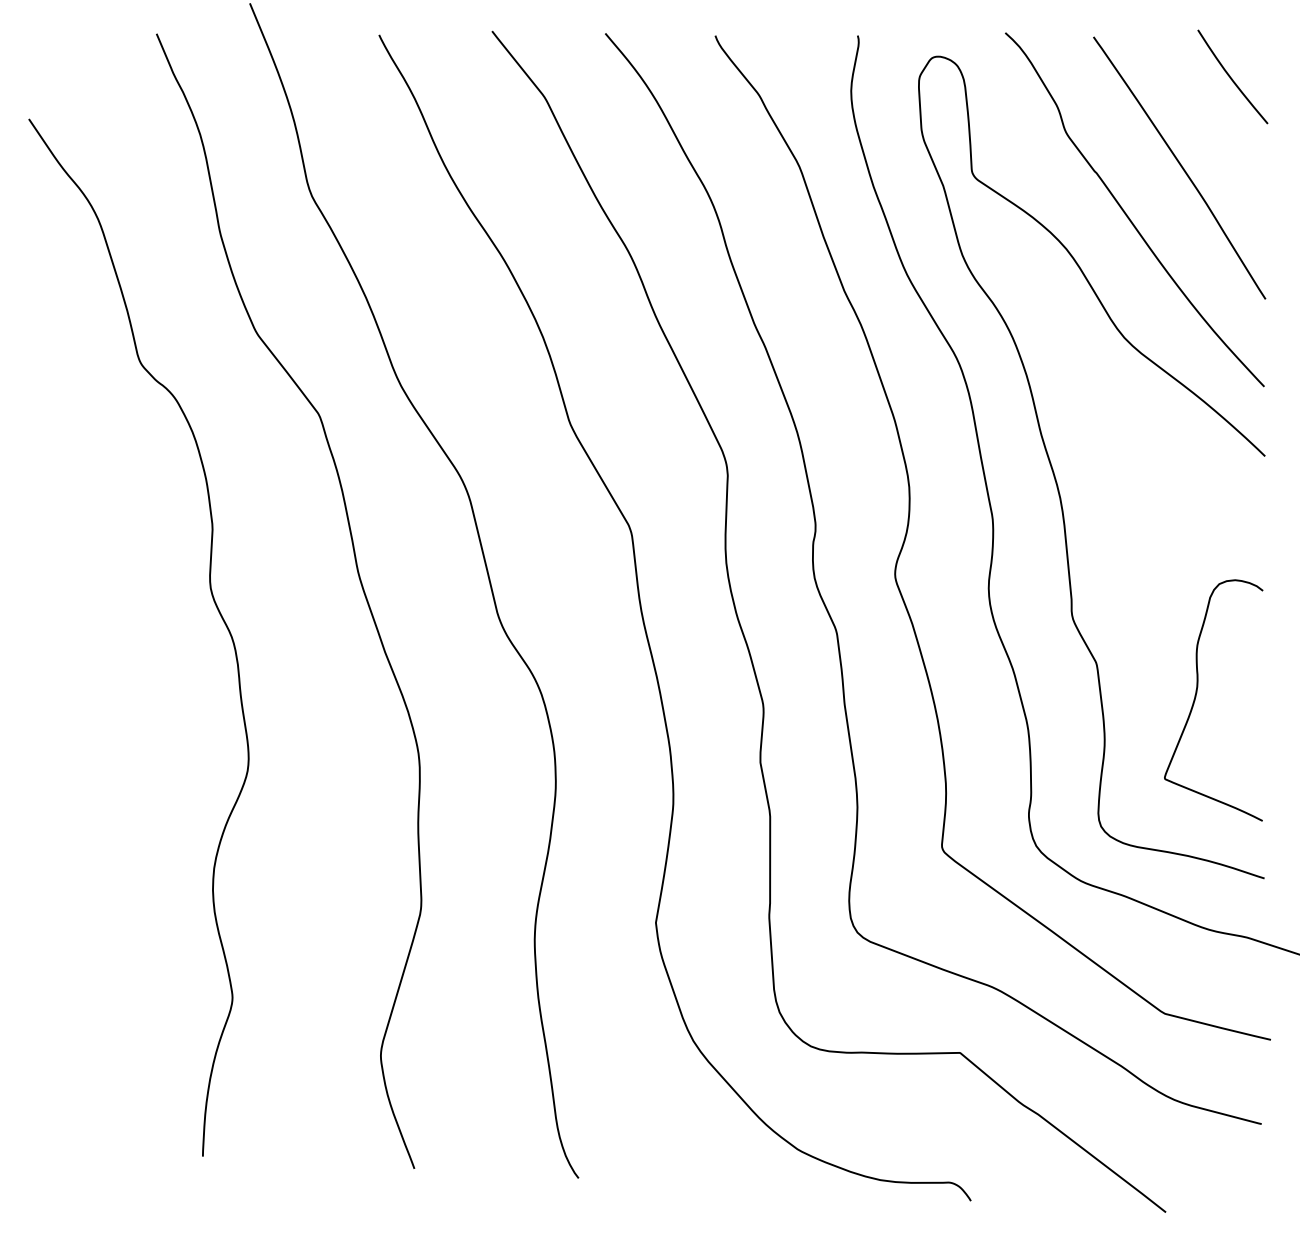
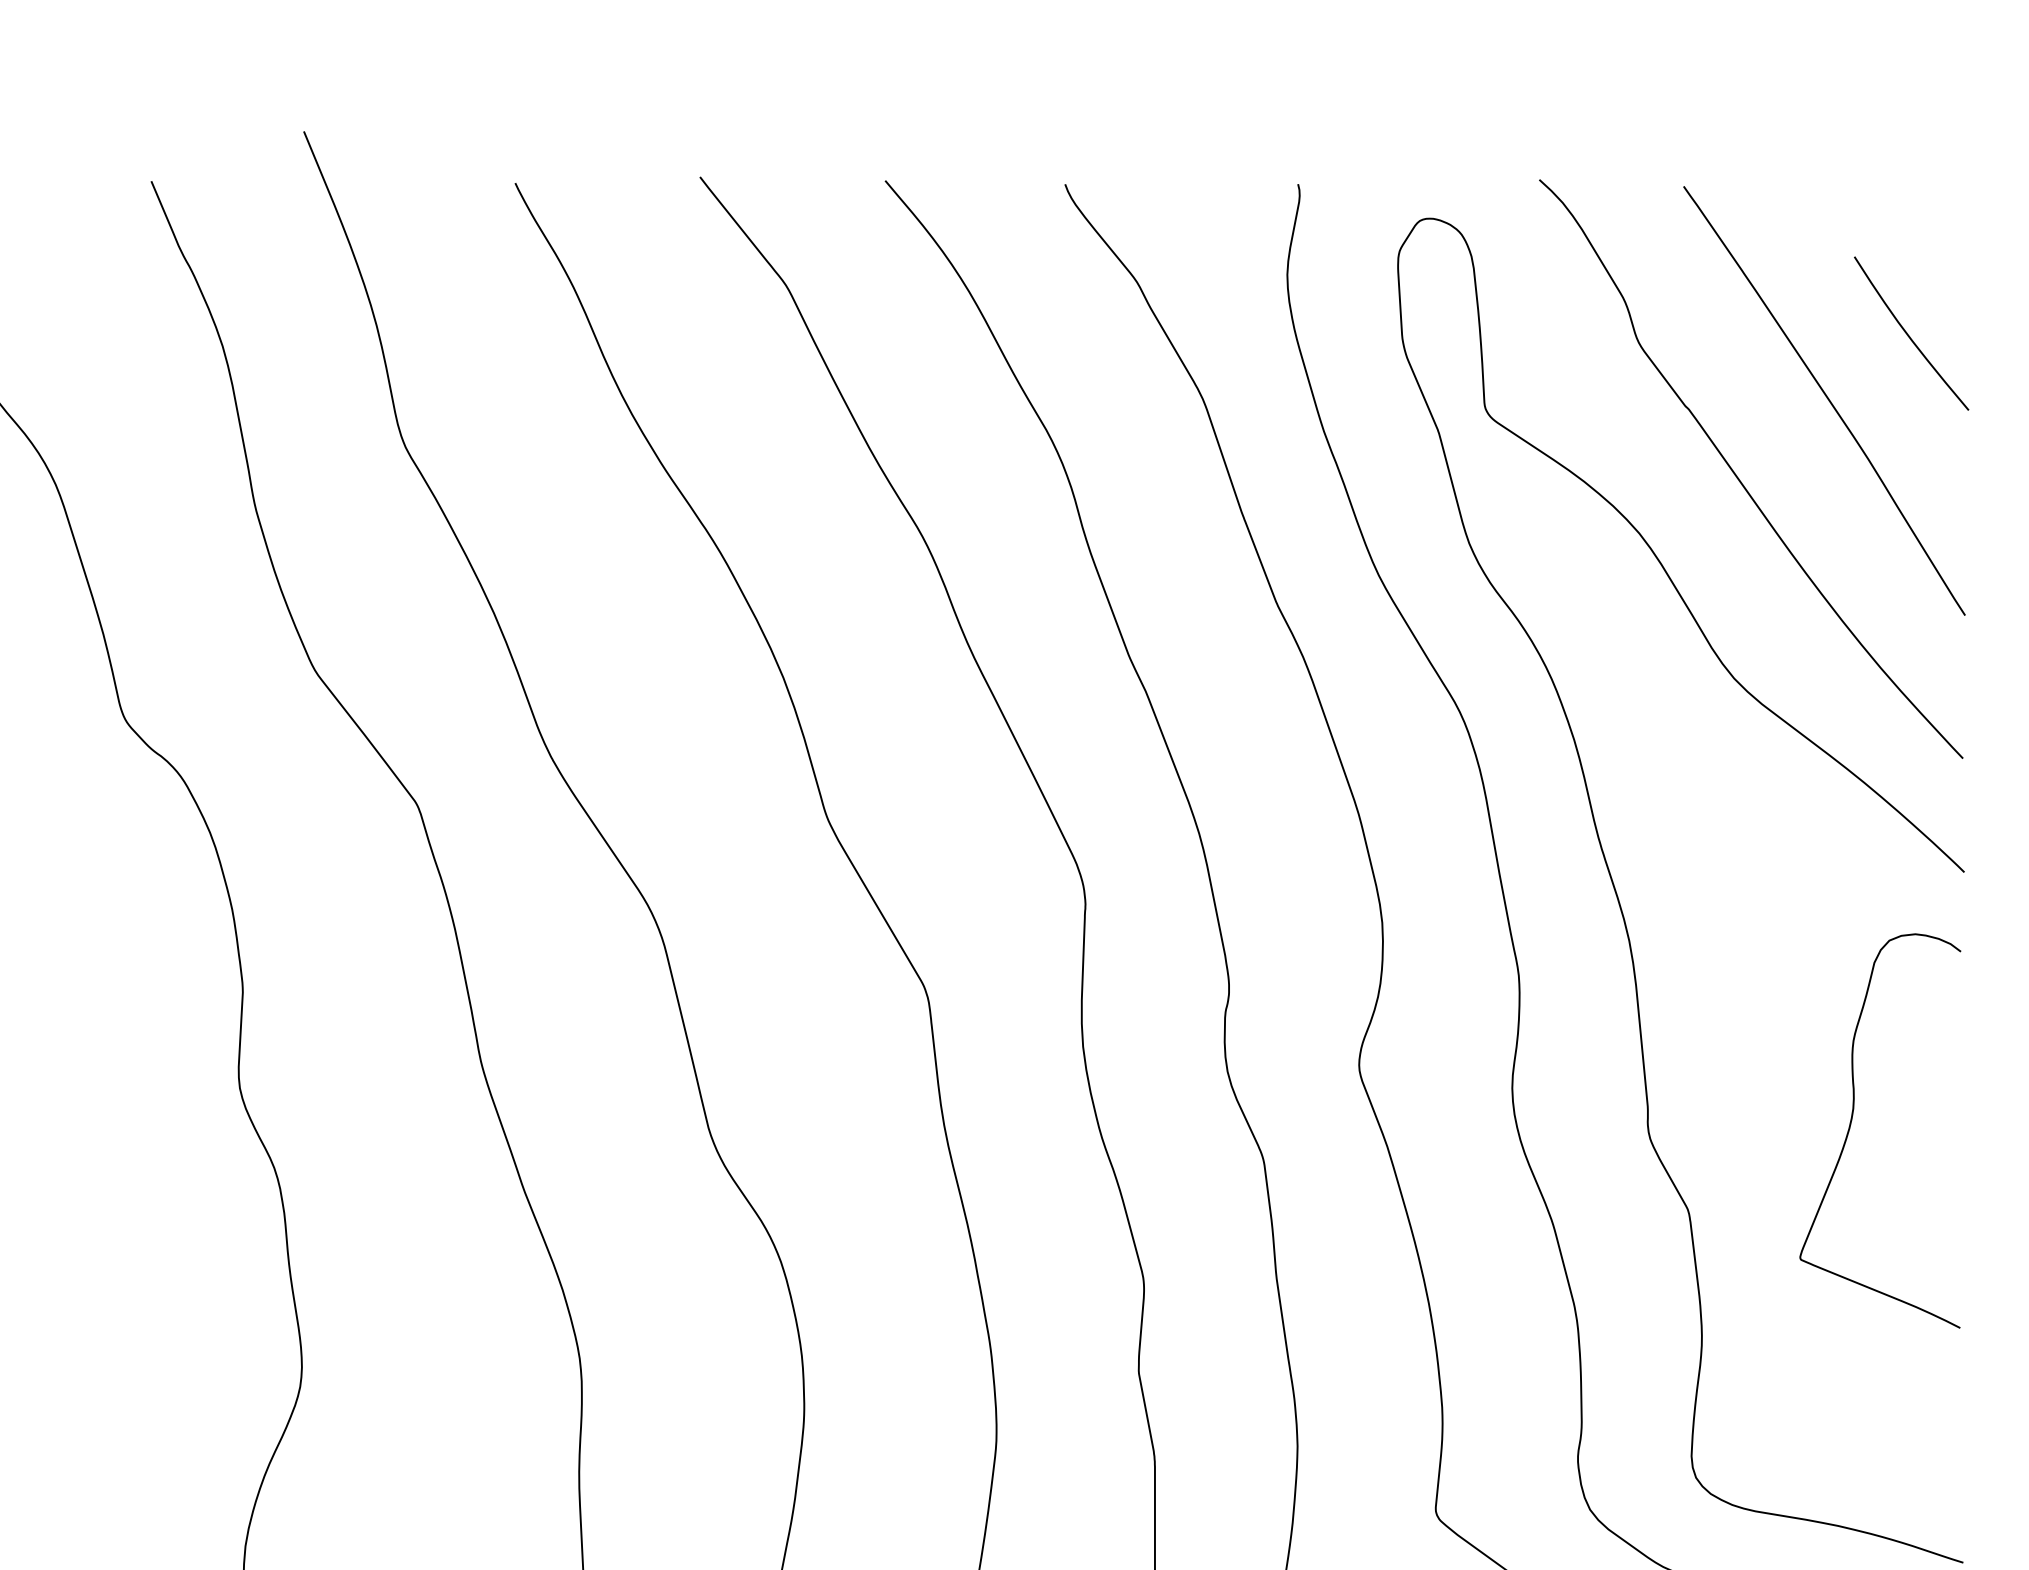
curve: (1231, 77) -> (1909, 334), moved
curve: (1196, 697) -> (1852, 1126), moved

